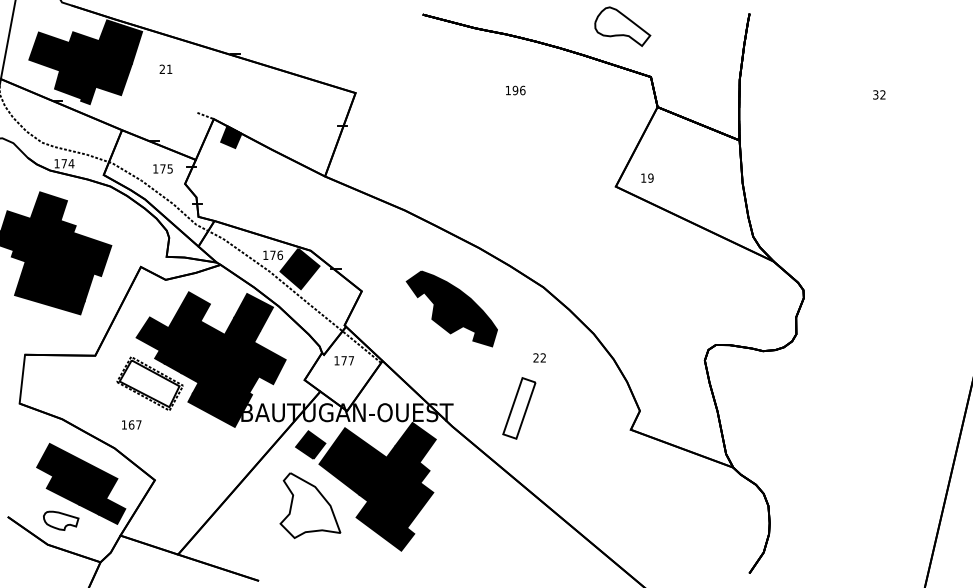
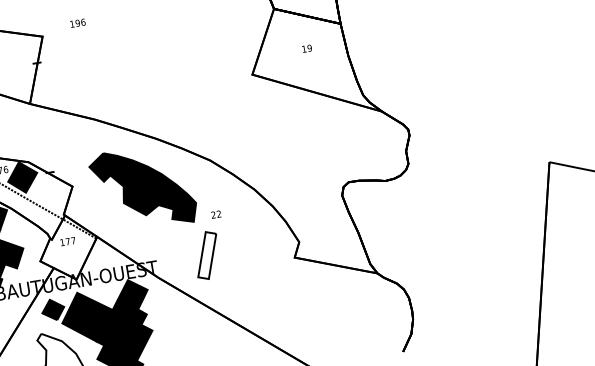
text: (515, 90) -> (77, 23), moved
text: (647, 177) -> (307, 48), moved
part: (451, 308) -> (142, 188), size x1.43

